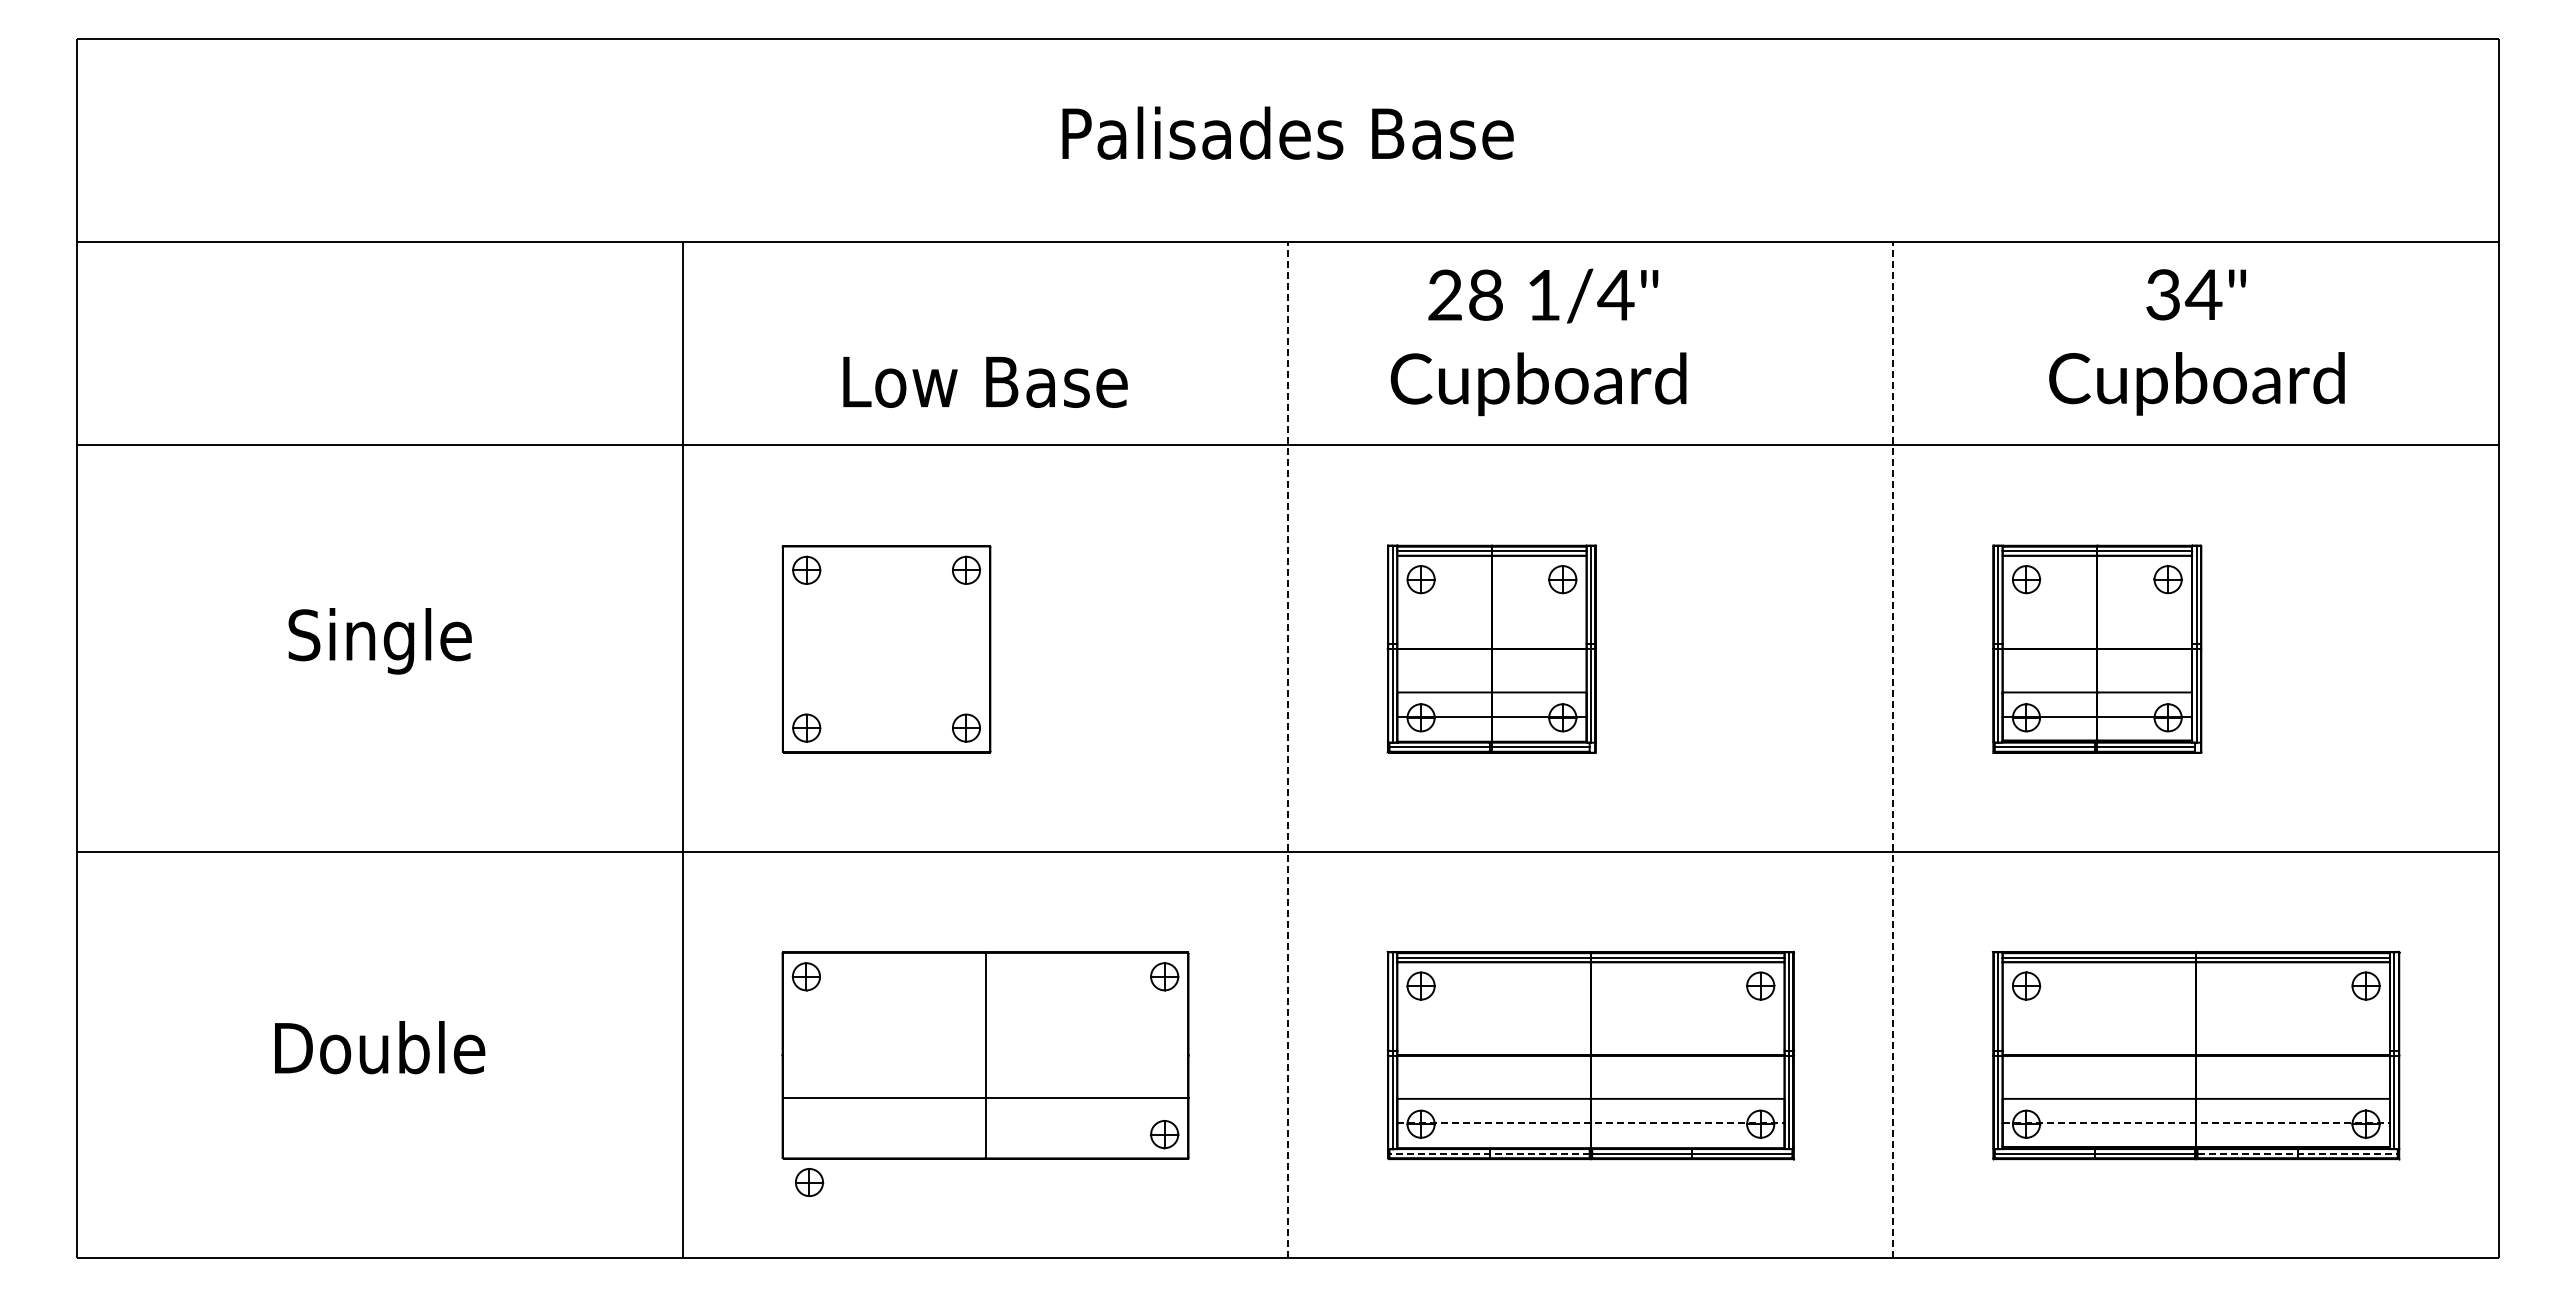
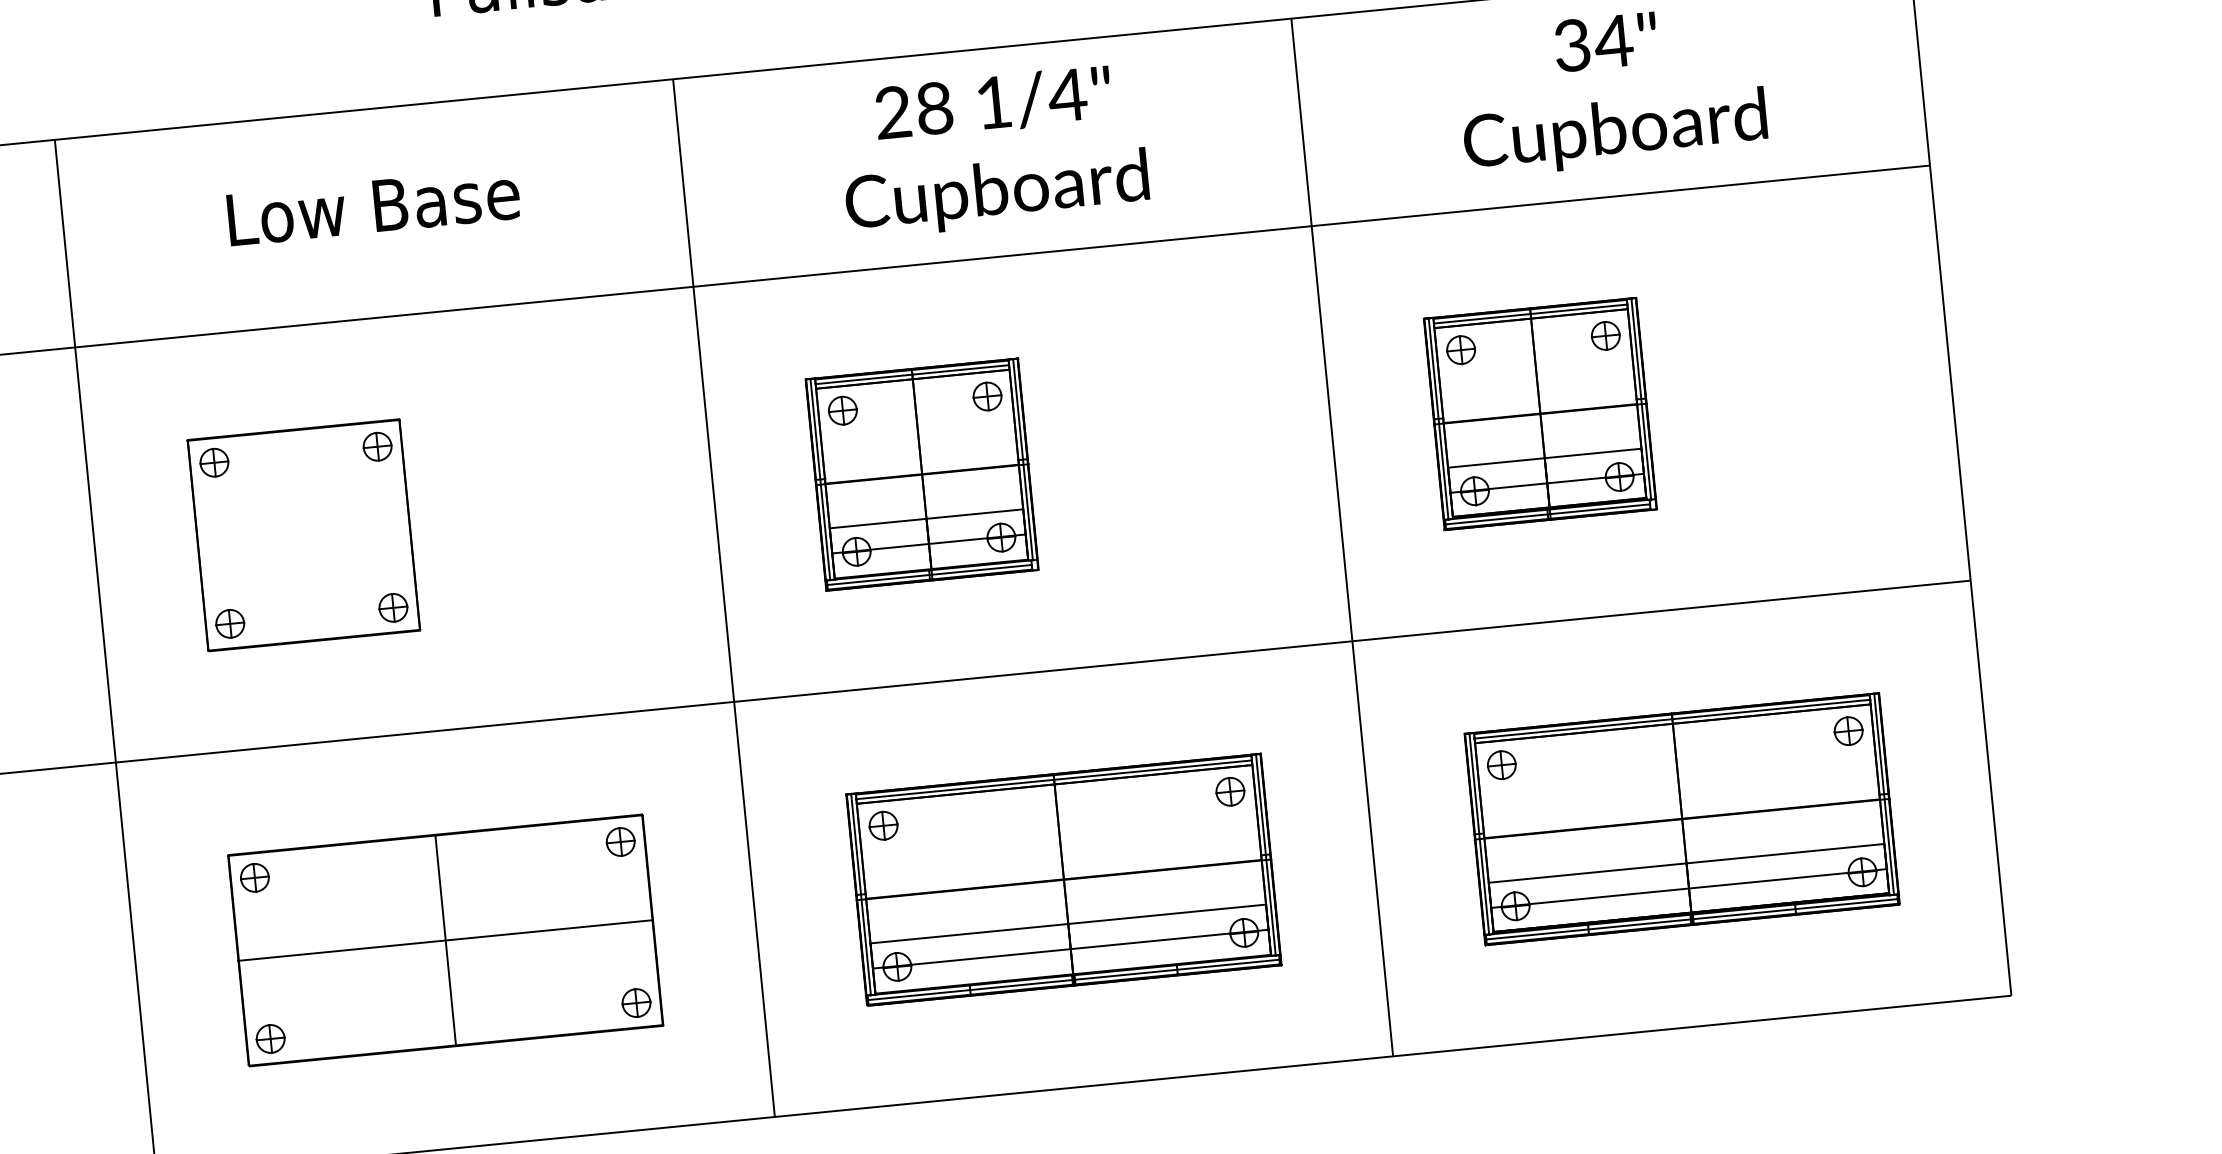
text: (1538, 342) -> (993, 151), moved
text: (985, 381) -> (373, 206), moved
line: (1288, 749) -> (724, 597), dashed -> solid
line: (1893, 749) -> (1342, 536), dashed -> solid
line: (985, 1097) -> (445, 940), moved
line: (1590, 1123) -> (1070, 949), dashed -> solid
line: (2196, 1123) -> (1689, 888), dashed -> solid
line: (1489, 1153) -> (970, 989), dashed -> solid
line: (2298, 1153) -> (1796, 908), dashed -> solid
part: (809, 1182) -> (270, 1038), moved

